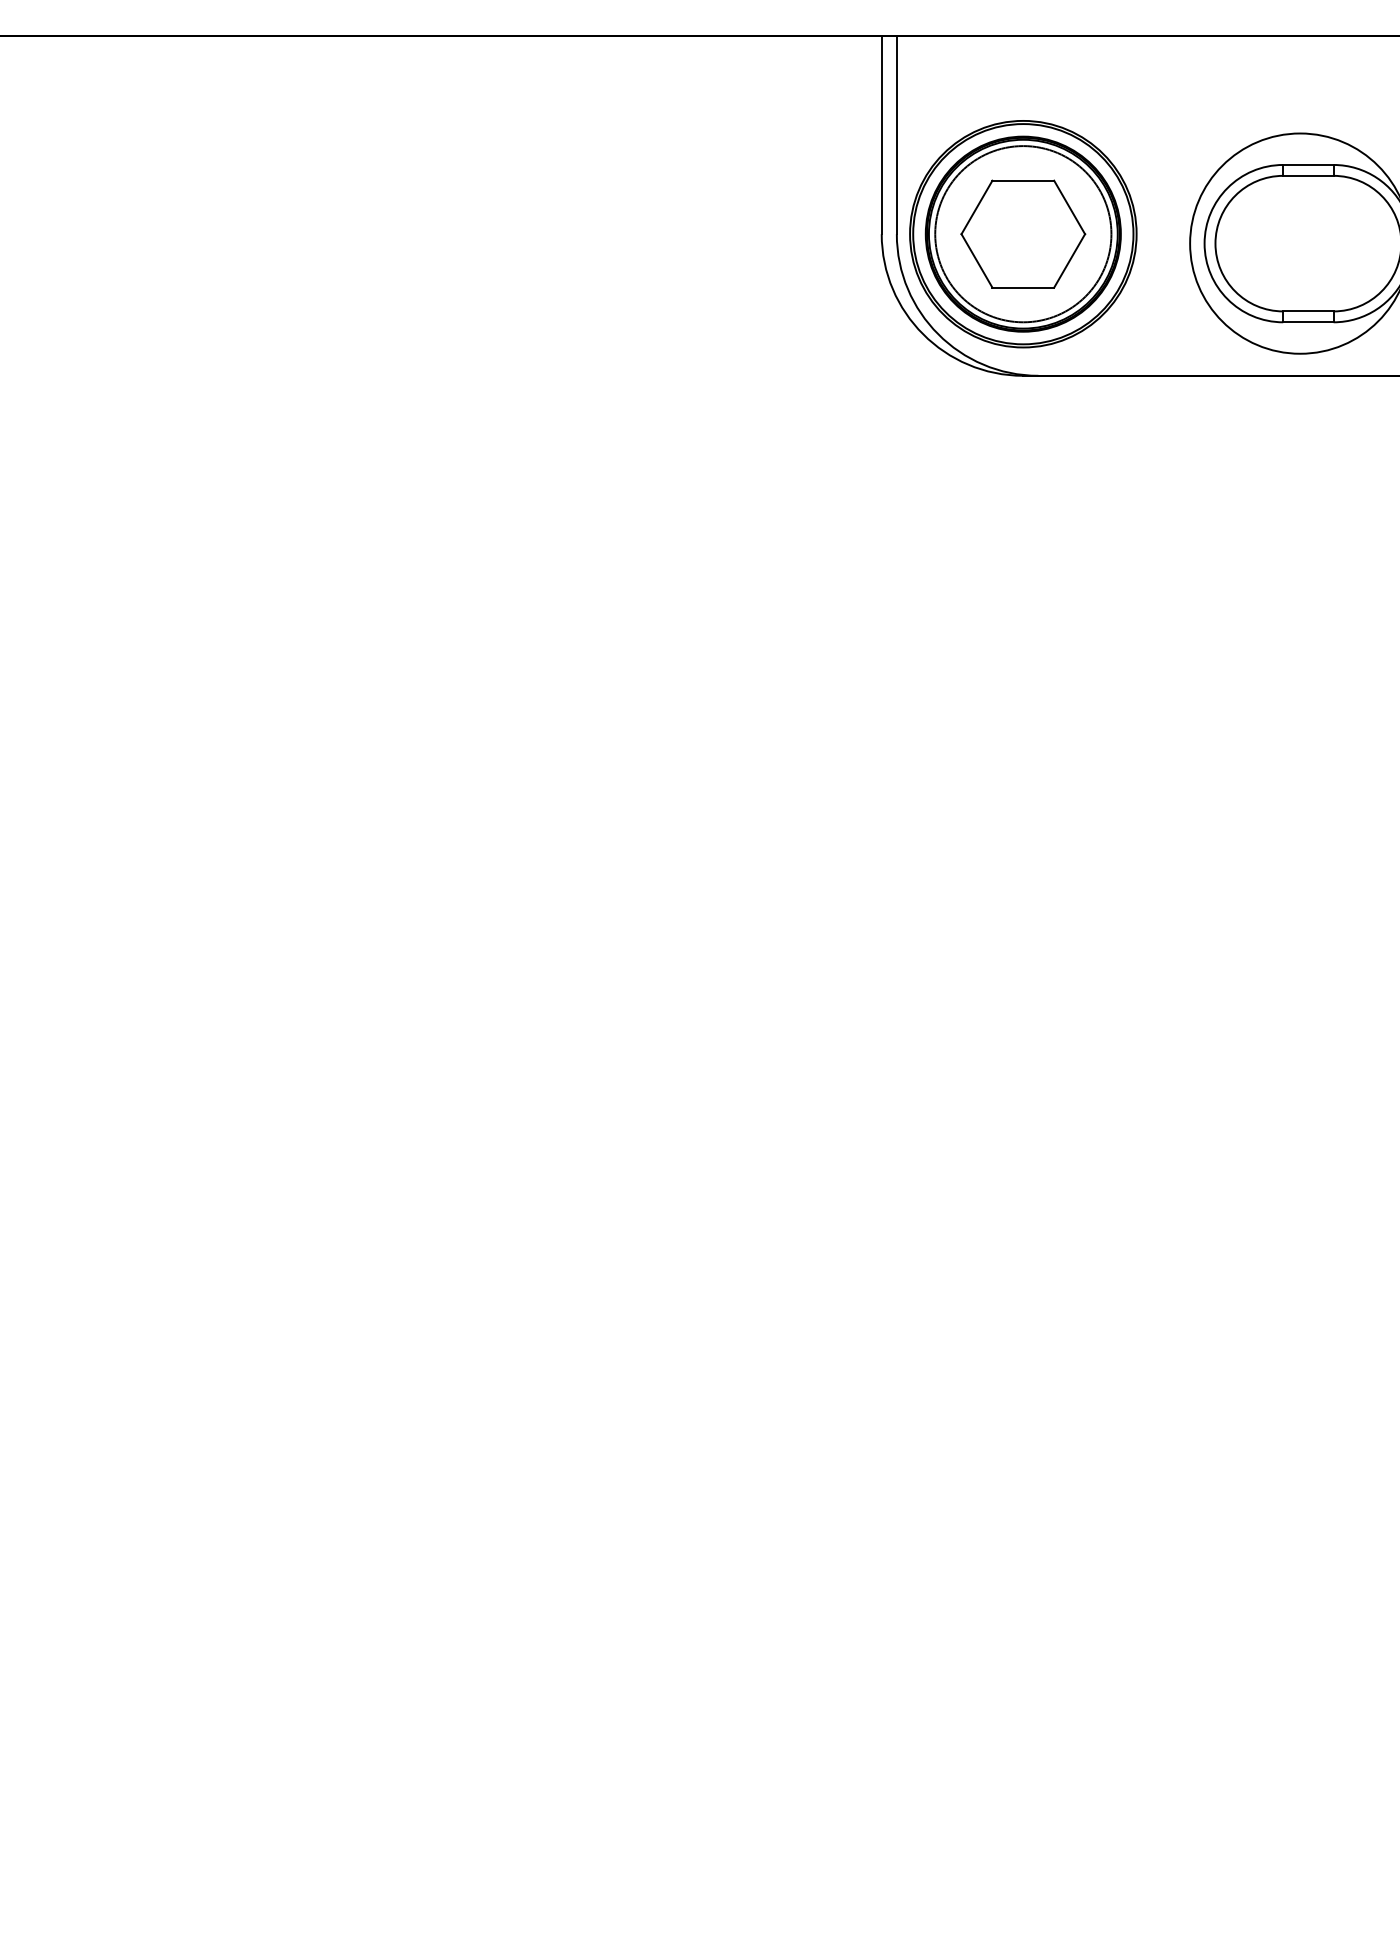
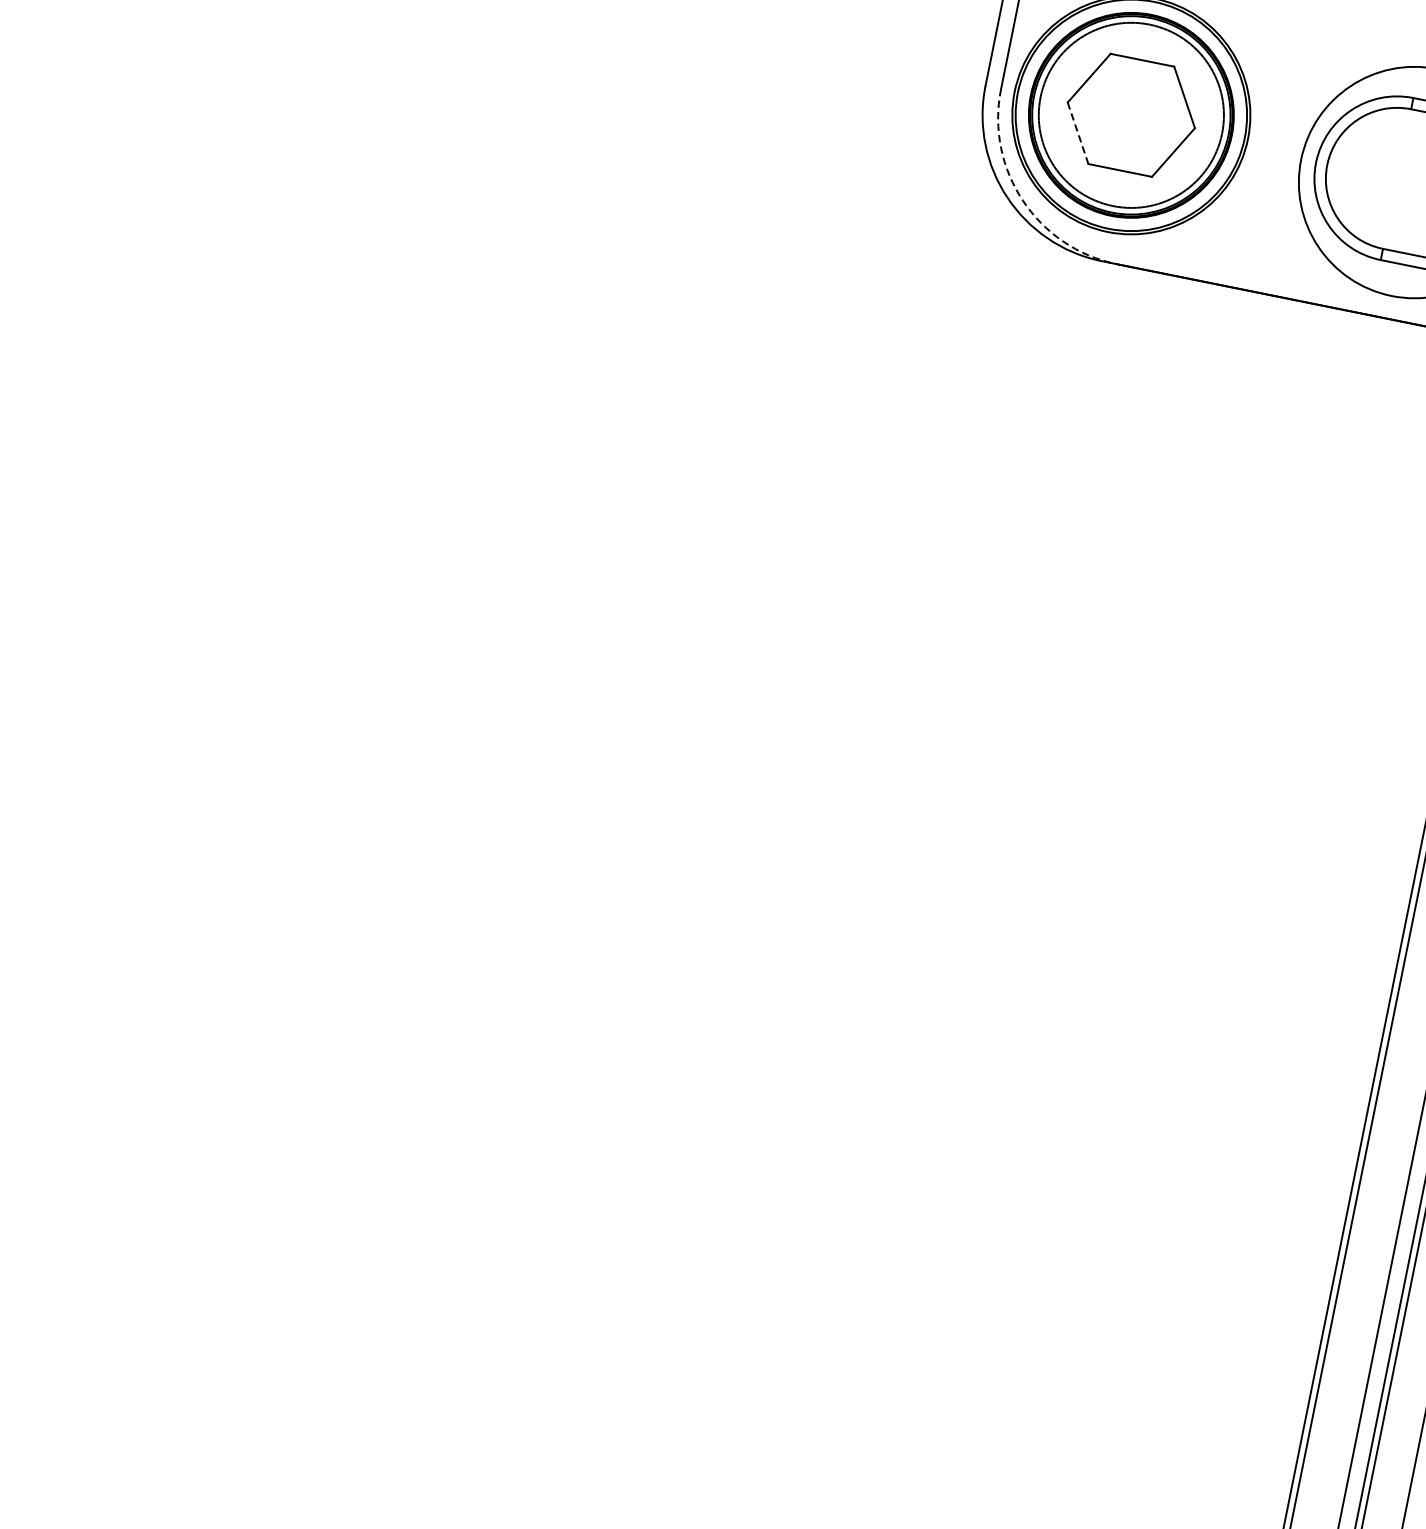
line: (976, 260) -> (1077, 132), solid -> dashed
arc: (938, 334) -> (1023, 201), solid -> dashed

